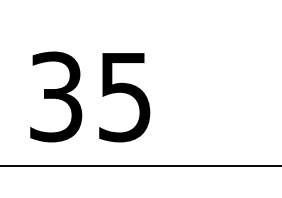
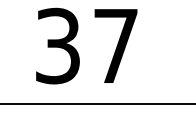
text: (124, 97) -> (115, 46), 35 -> 37

